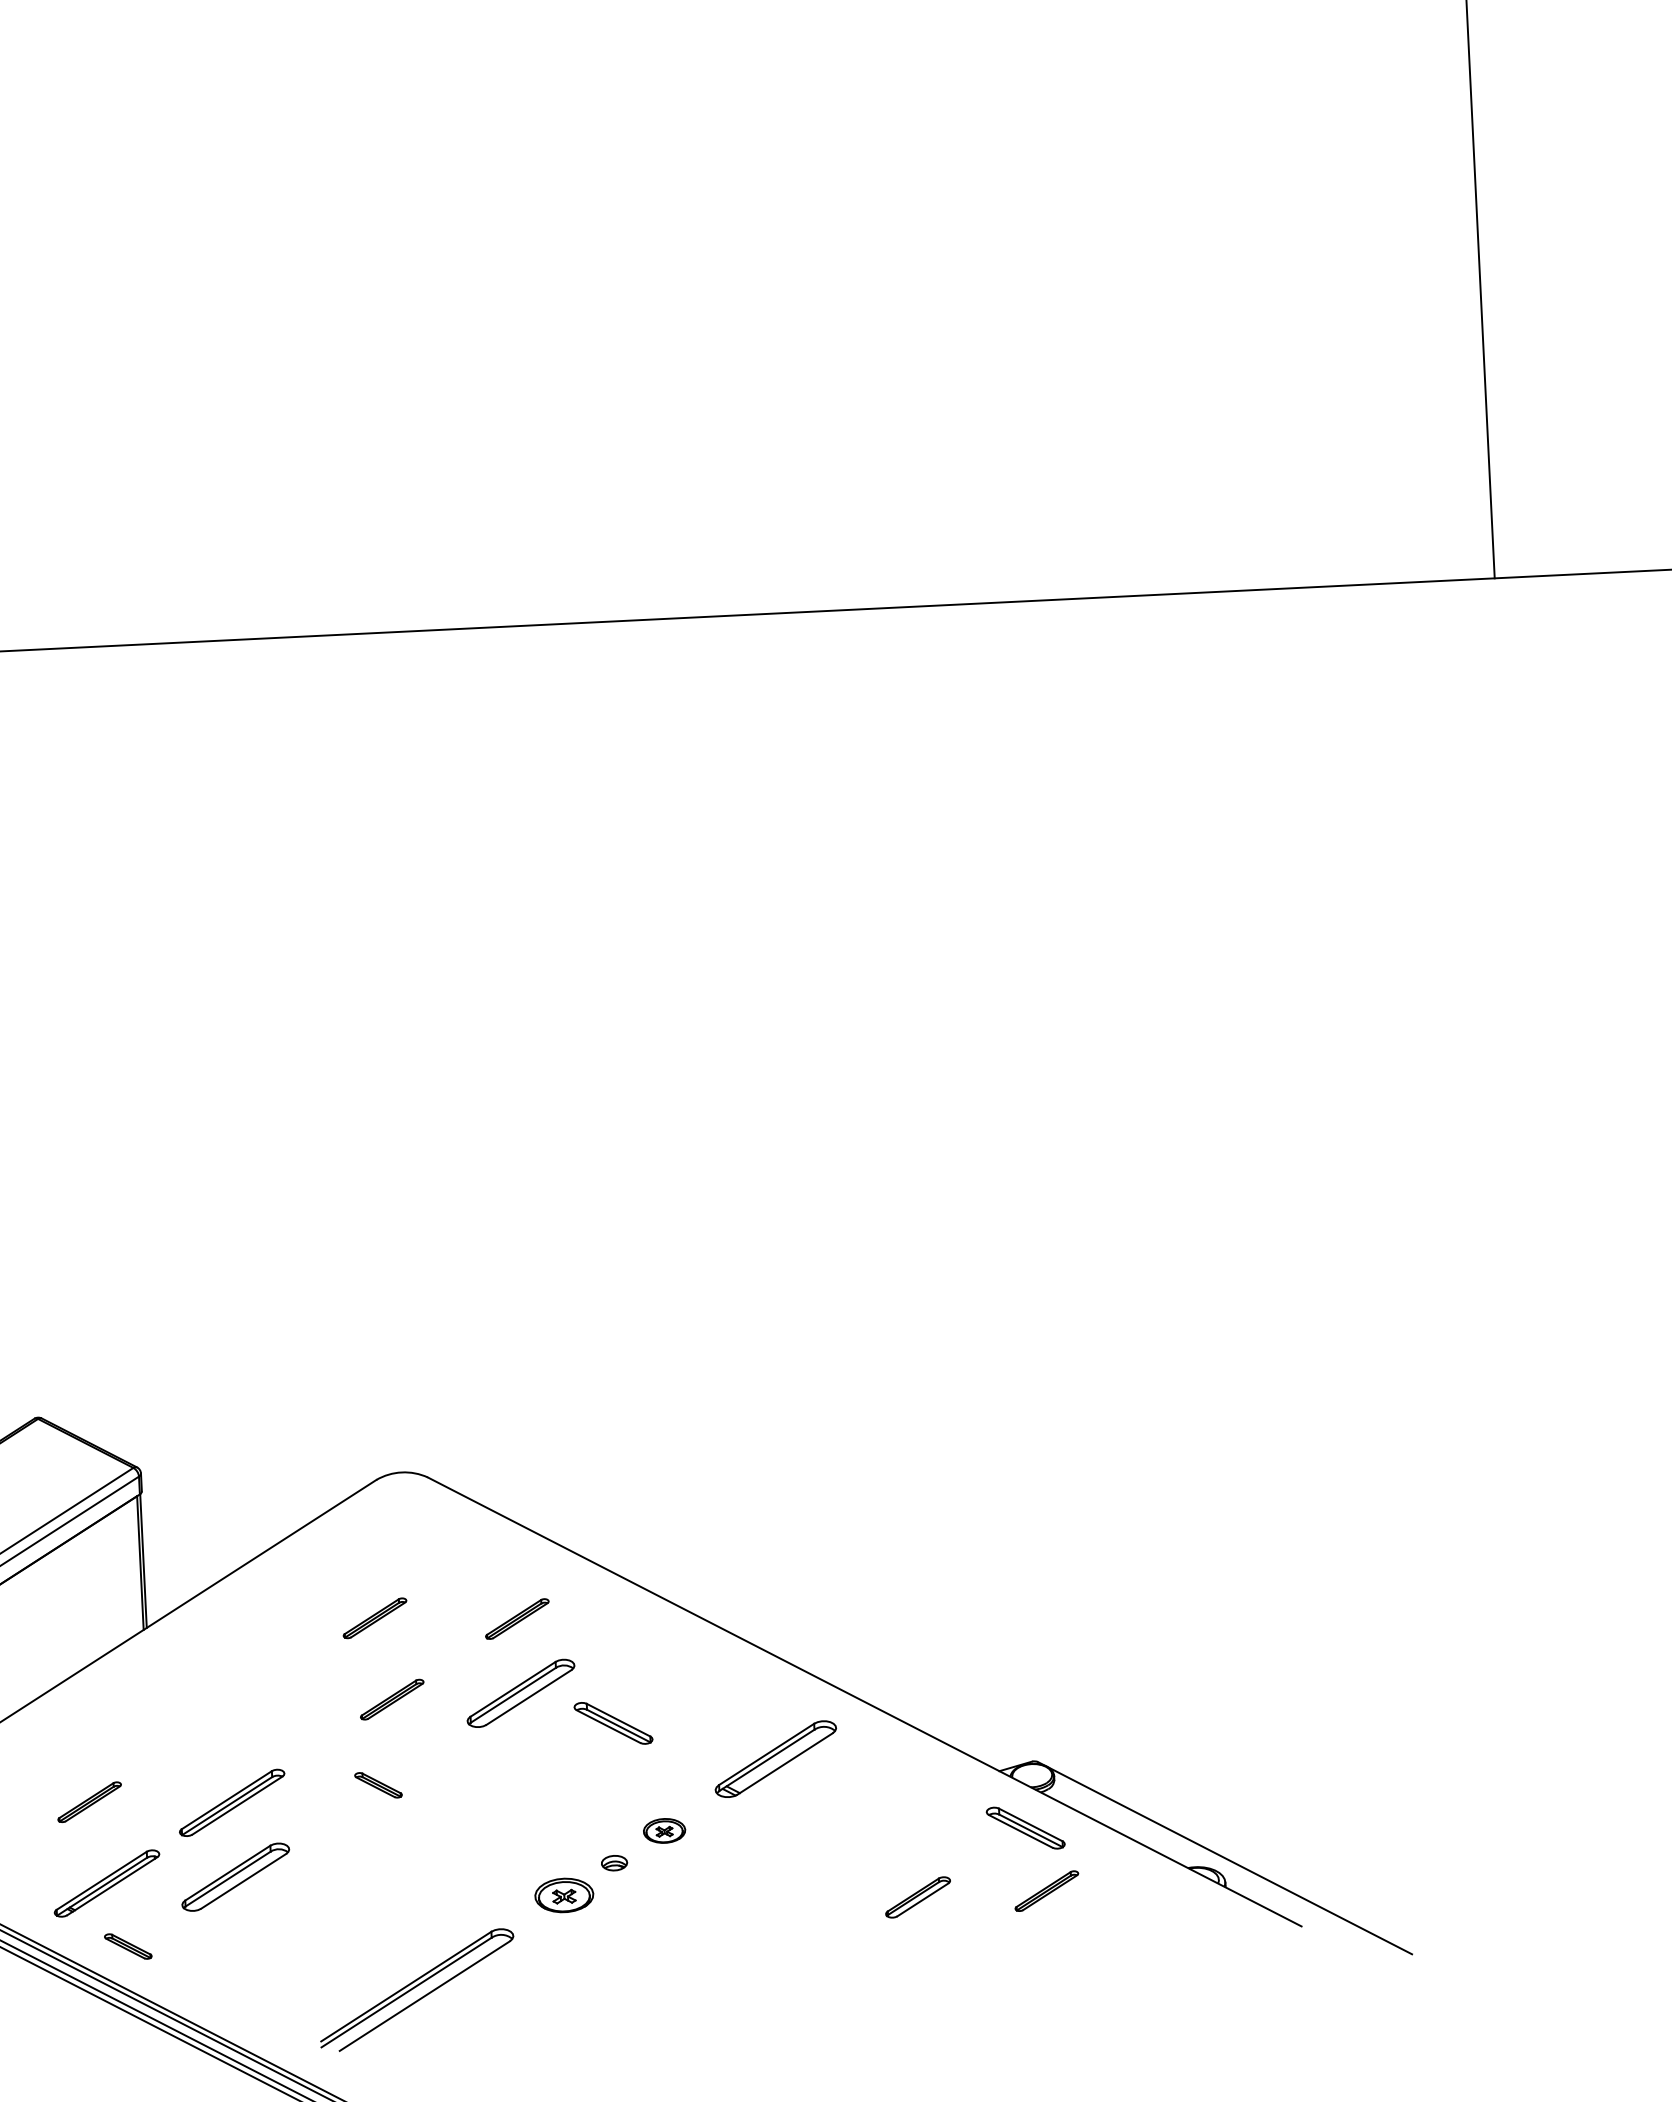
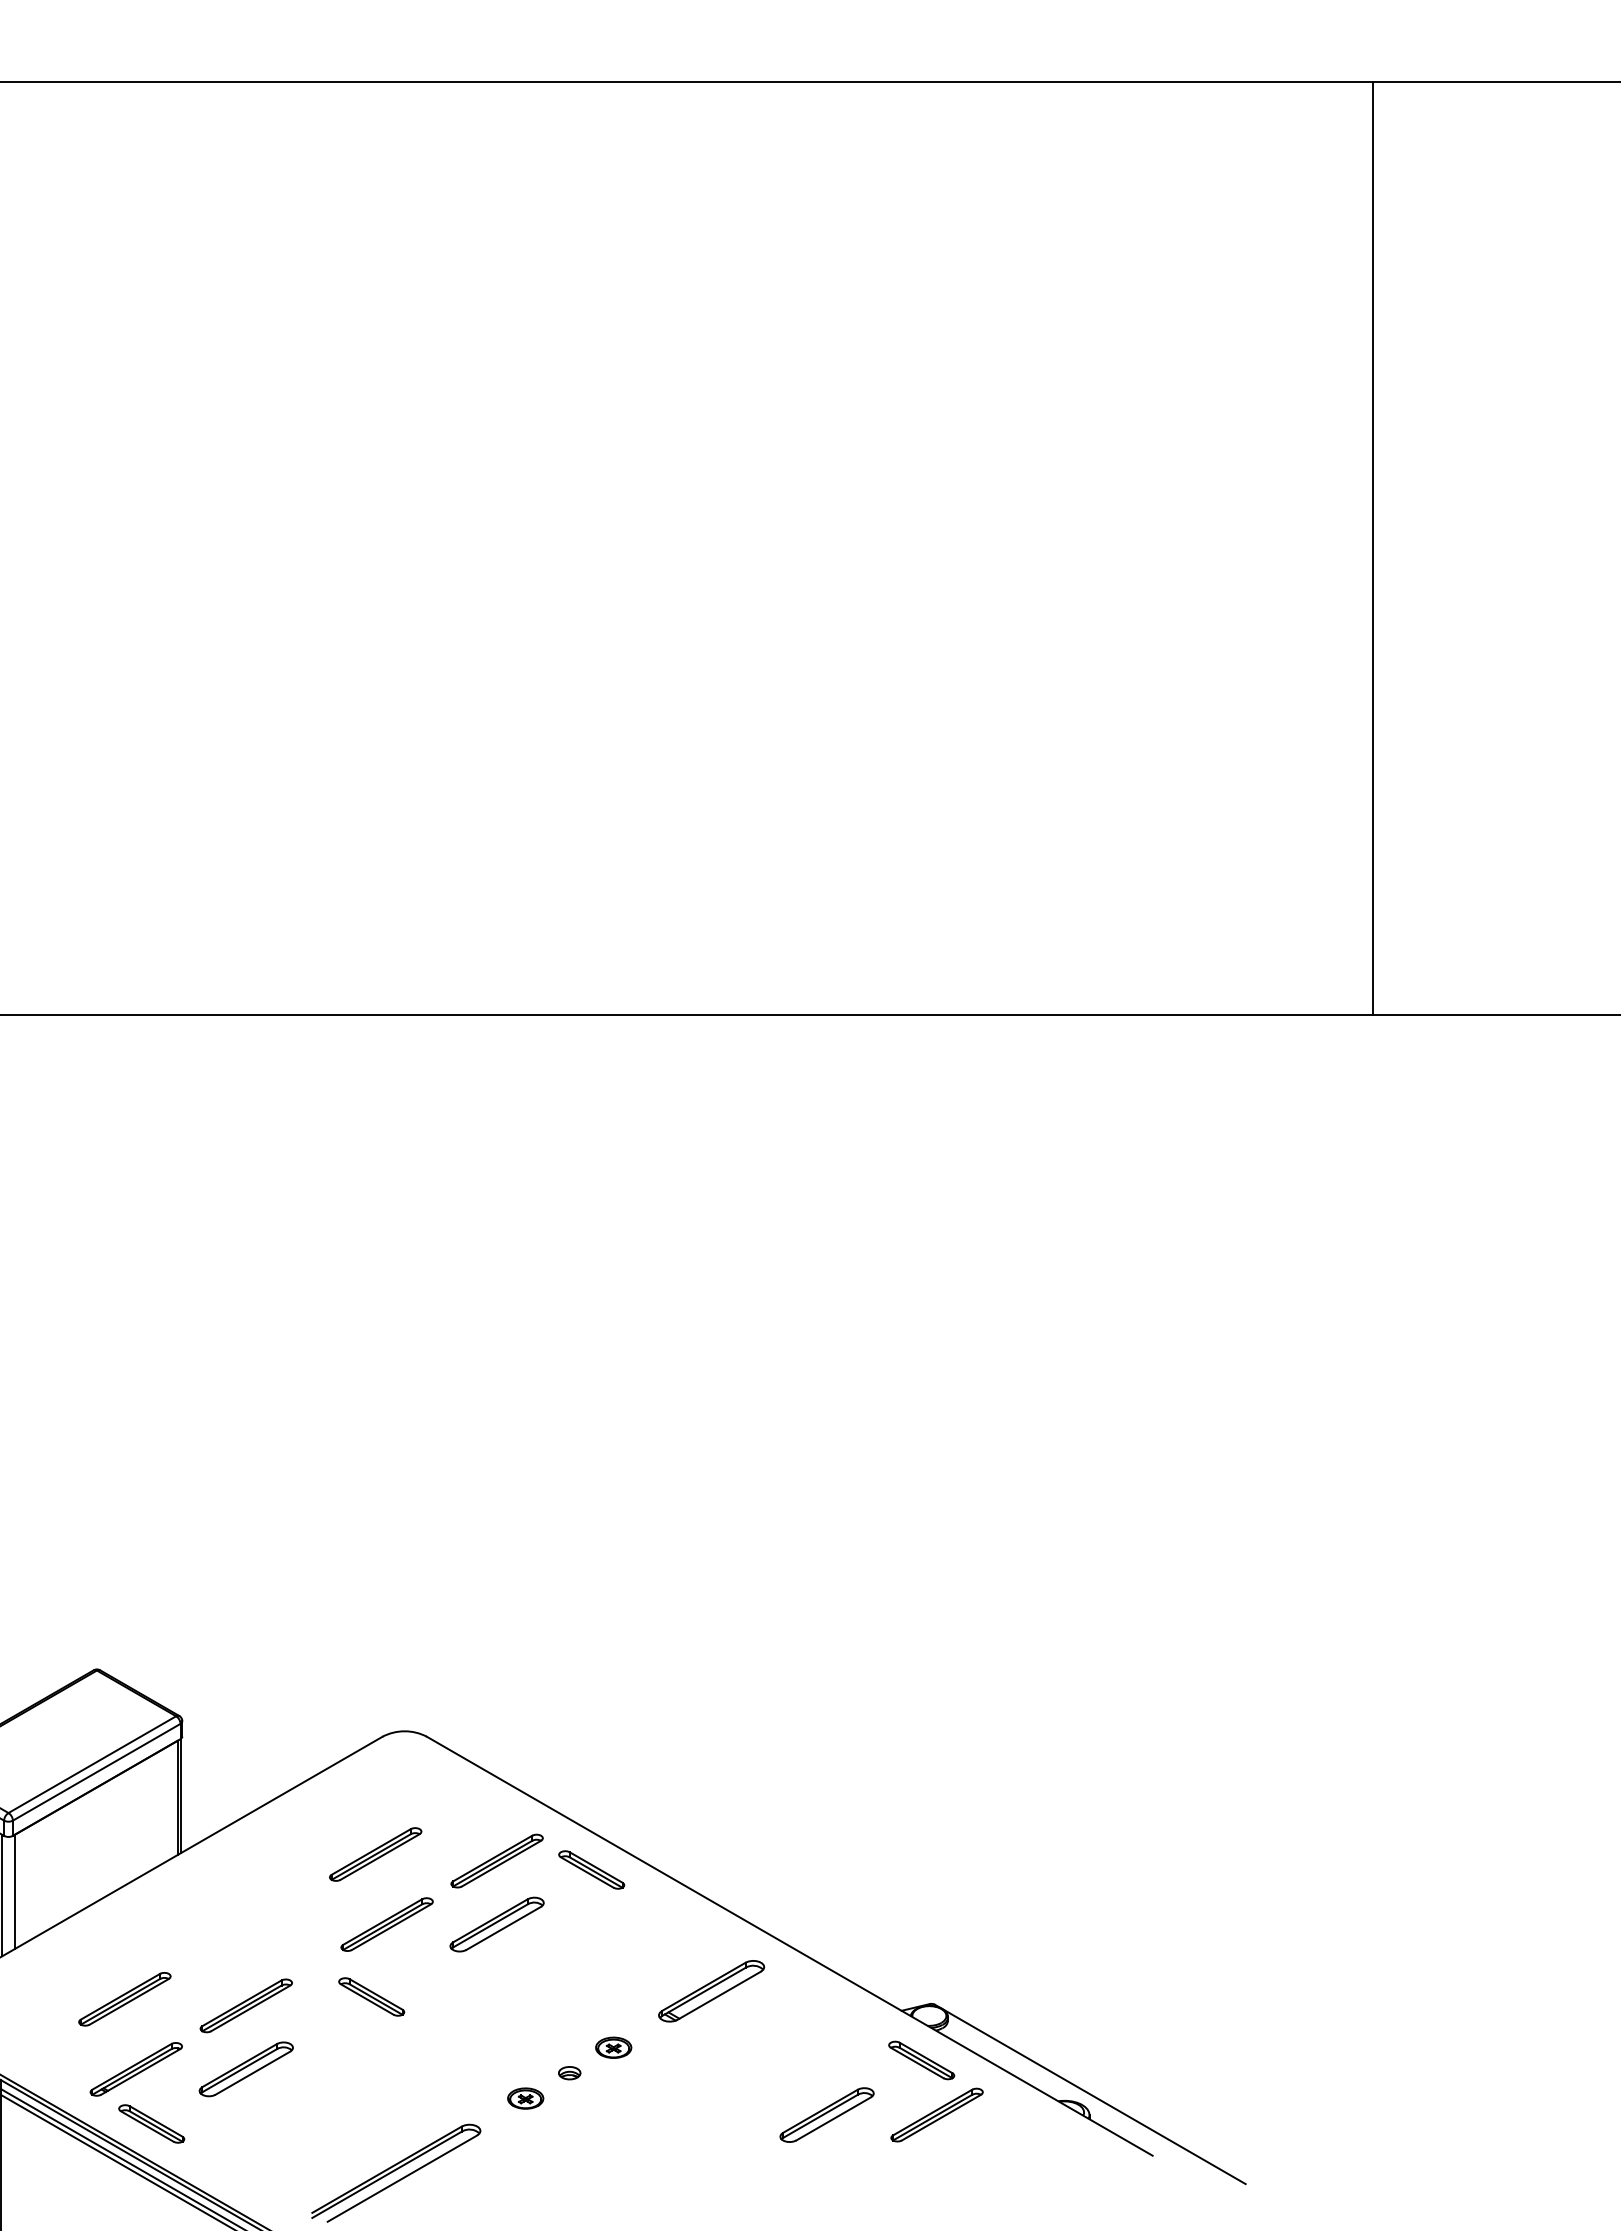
part: (374, 1618) -> (375, 1854), size x1.67
part: (516, 1618) -> (496, 1860), size x1.67
part: (391, 1699) -> (386, 1924), size x1.67
part: (613, 1722) -> (591, 1869), moved
part: (378, 1784) -> (371, 1996), size x1.67
part: (89, 1802) -> (124, 1999), size x1.67
part: (1046, 1890) -> (936, 2114), size x1.67
part: (564, 1895) -> (525, 2098), size x0.71
part: (917, 1896) -> (826, 2114), size x1.67
part: (127, 1946) -> (151, 2123), size x1.67

